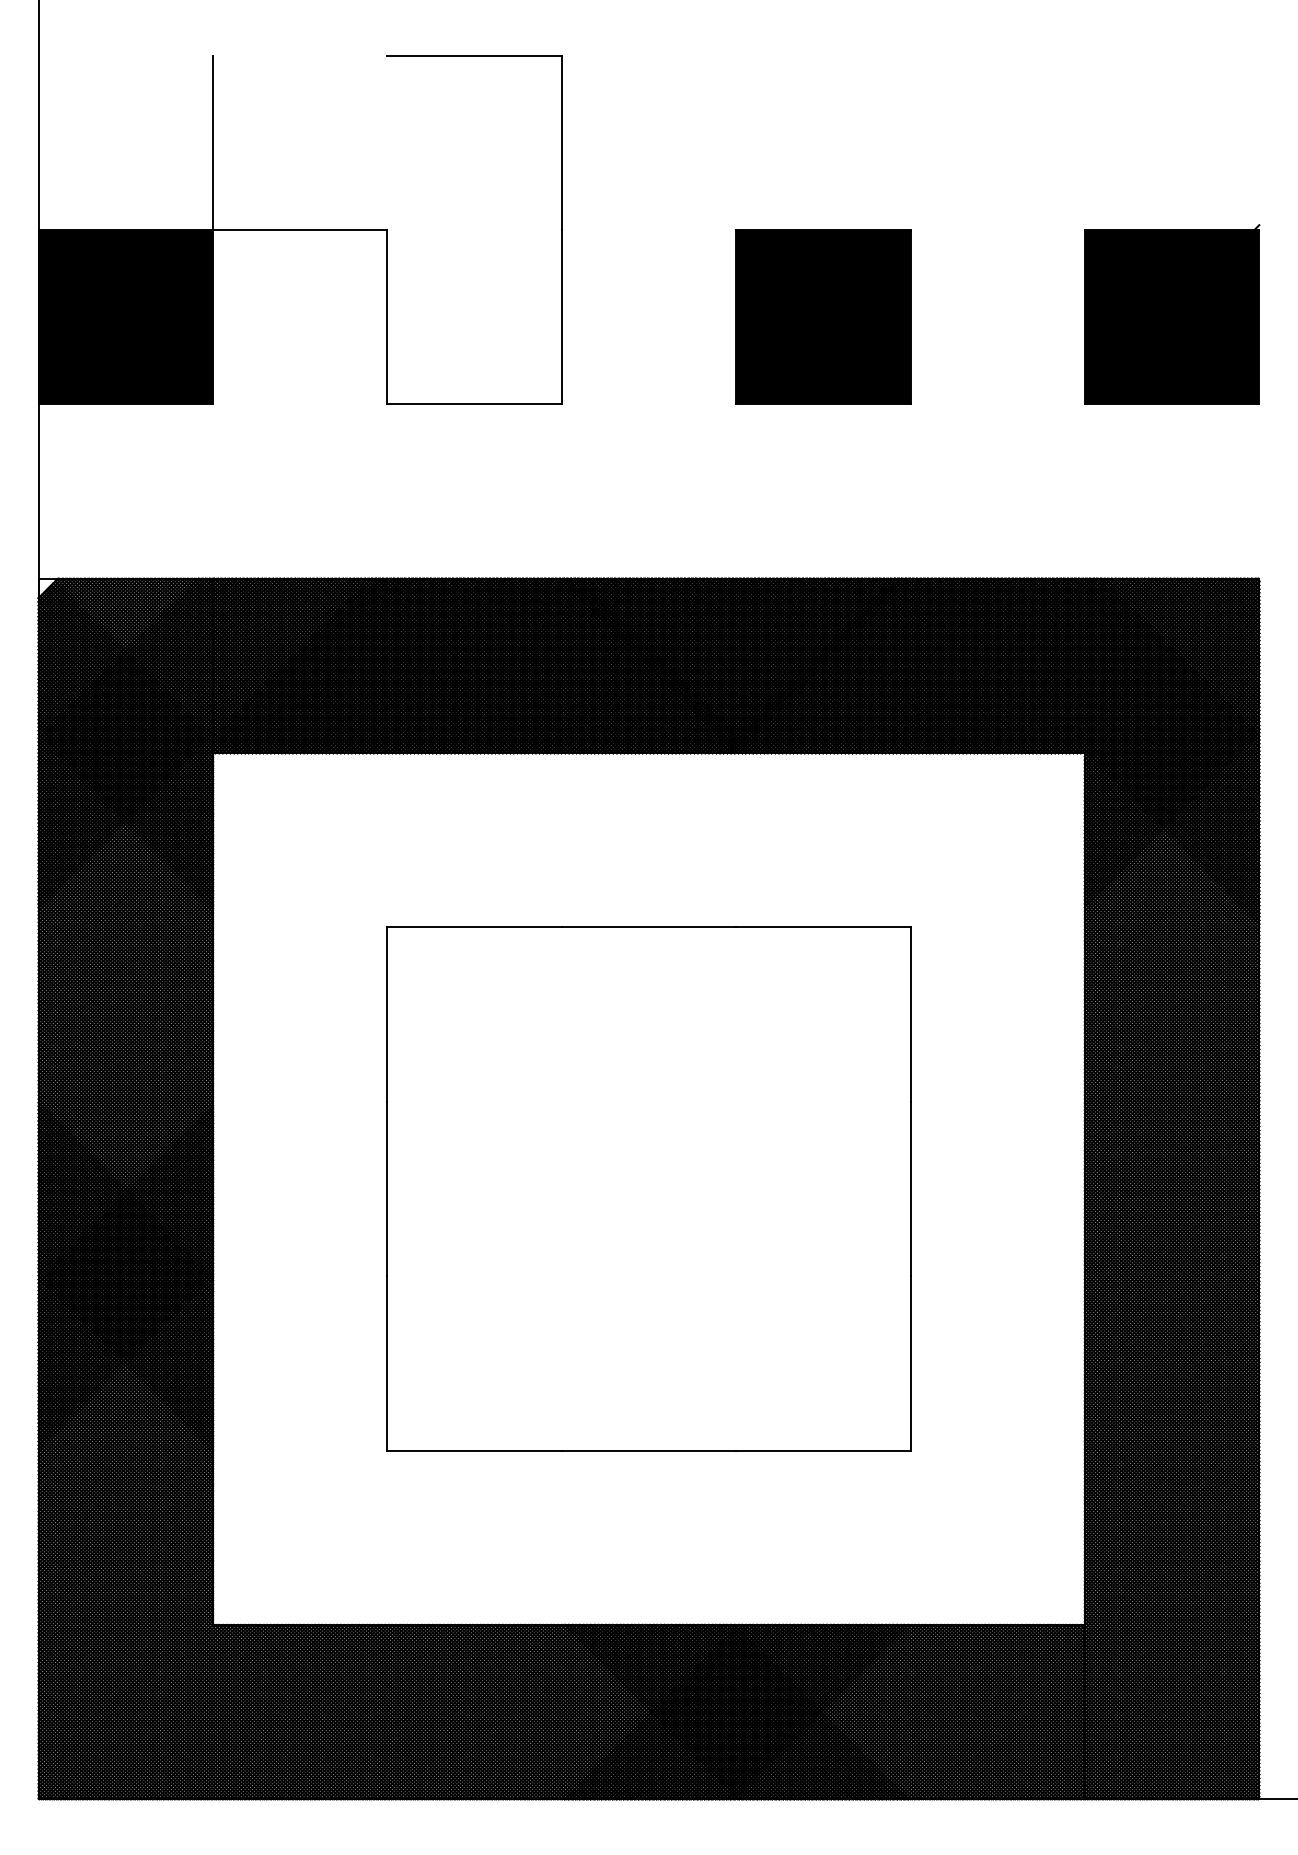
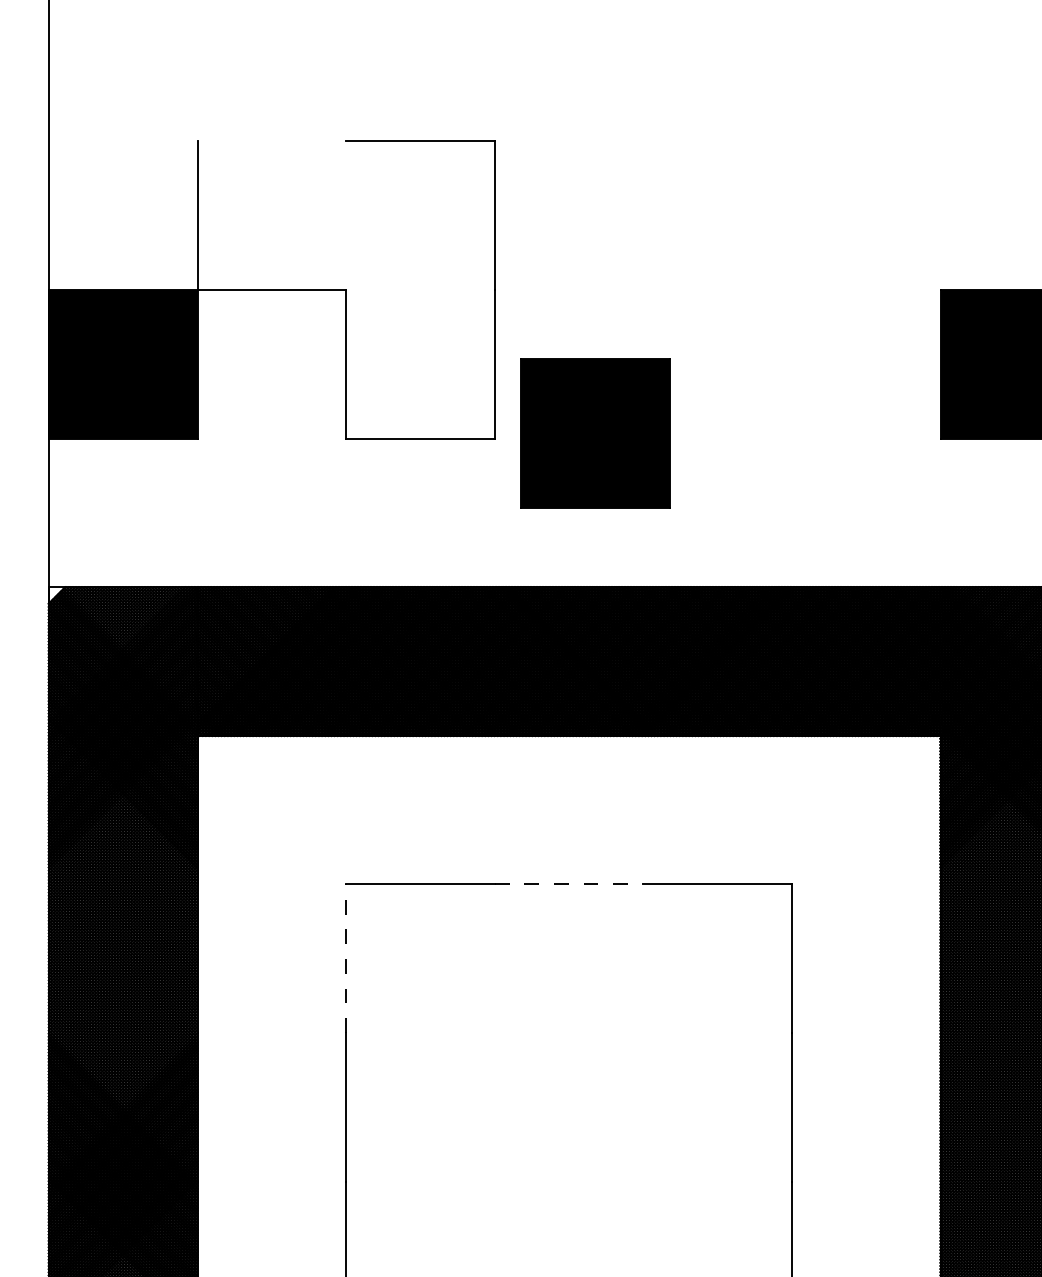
part: (823, 316) -> (595, 432), moved
line: (649, 927) -> (569, 884), solid -> dashed
line: (387, 1014) -> (346, 958), solid -> dashed

